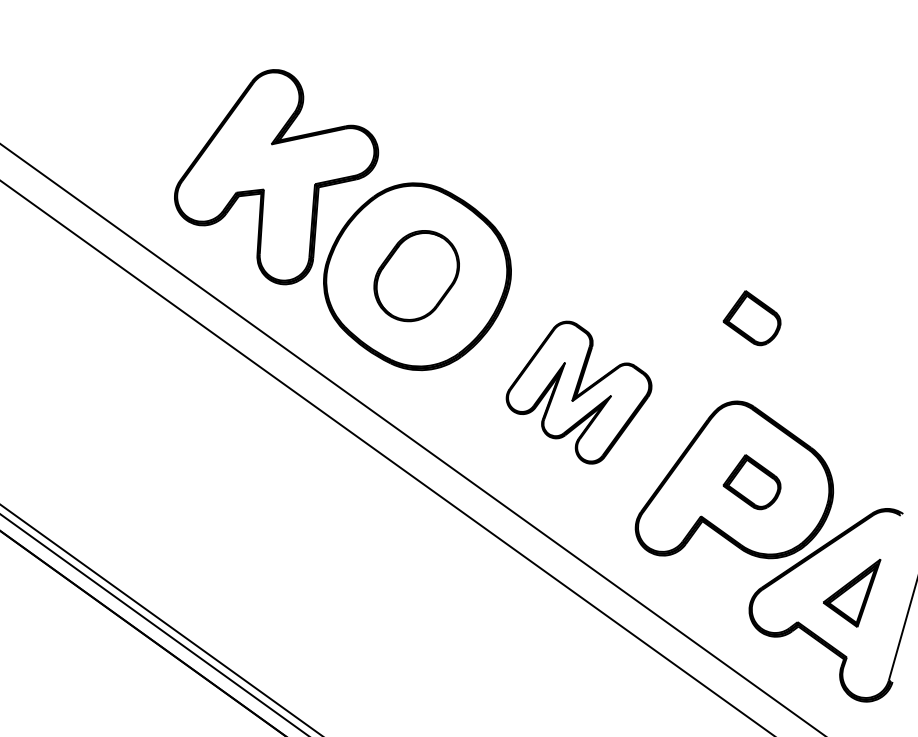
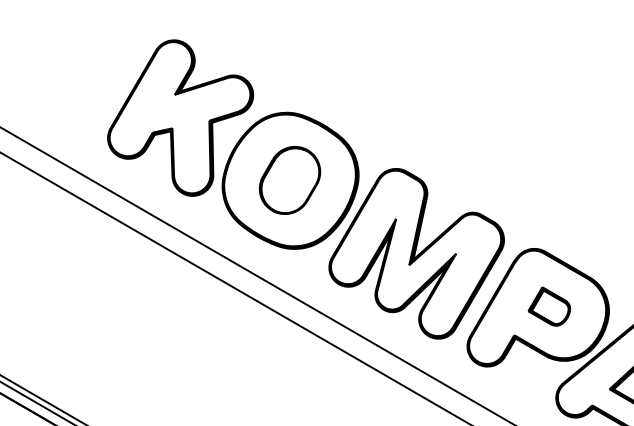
part: (751, 318) -> (536, 187), removed
part: (578, 392) -> (416, 253), size x1.67

